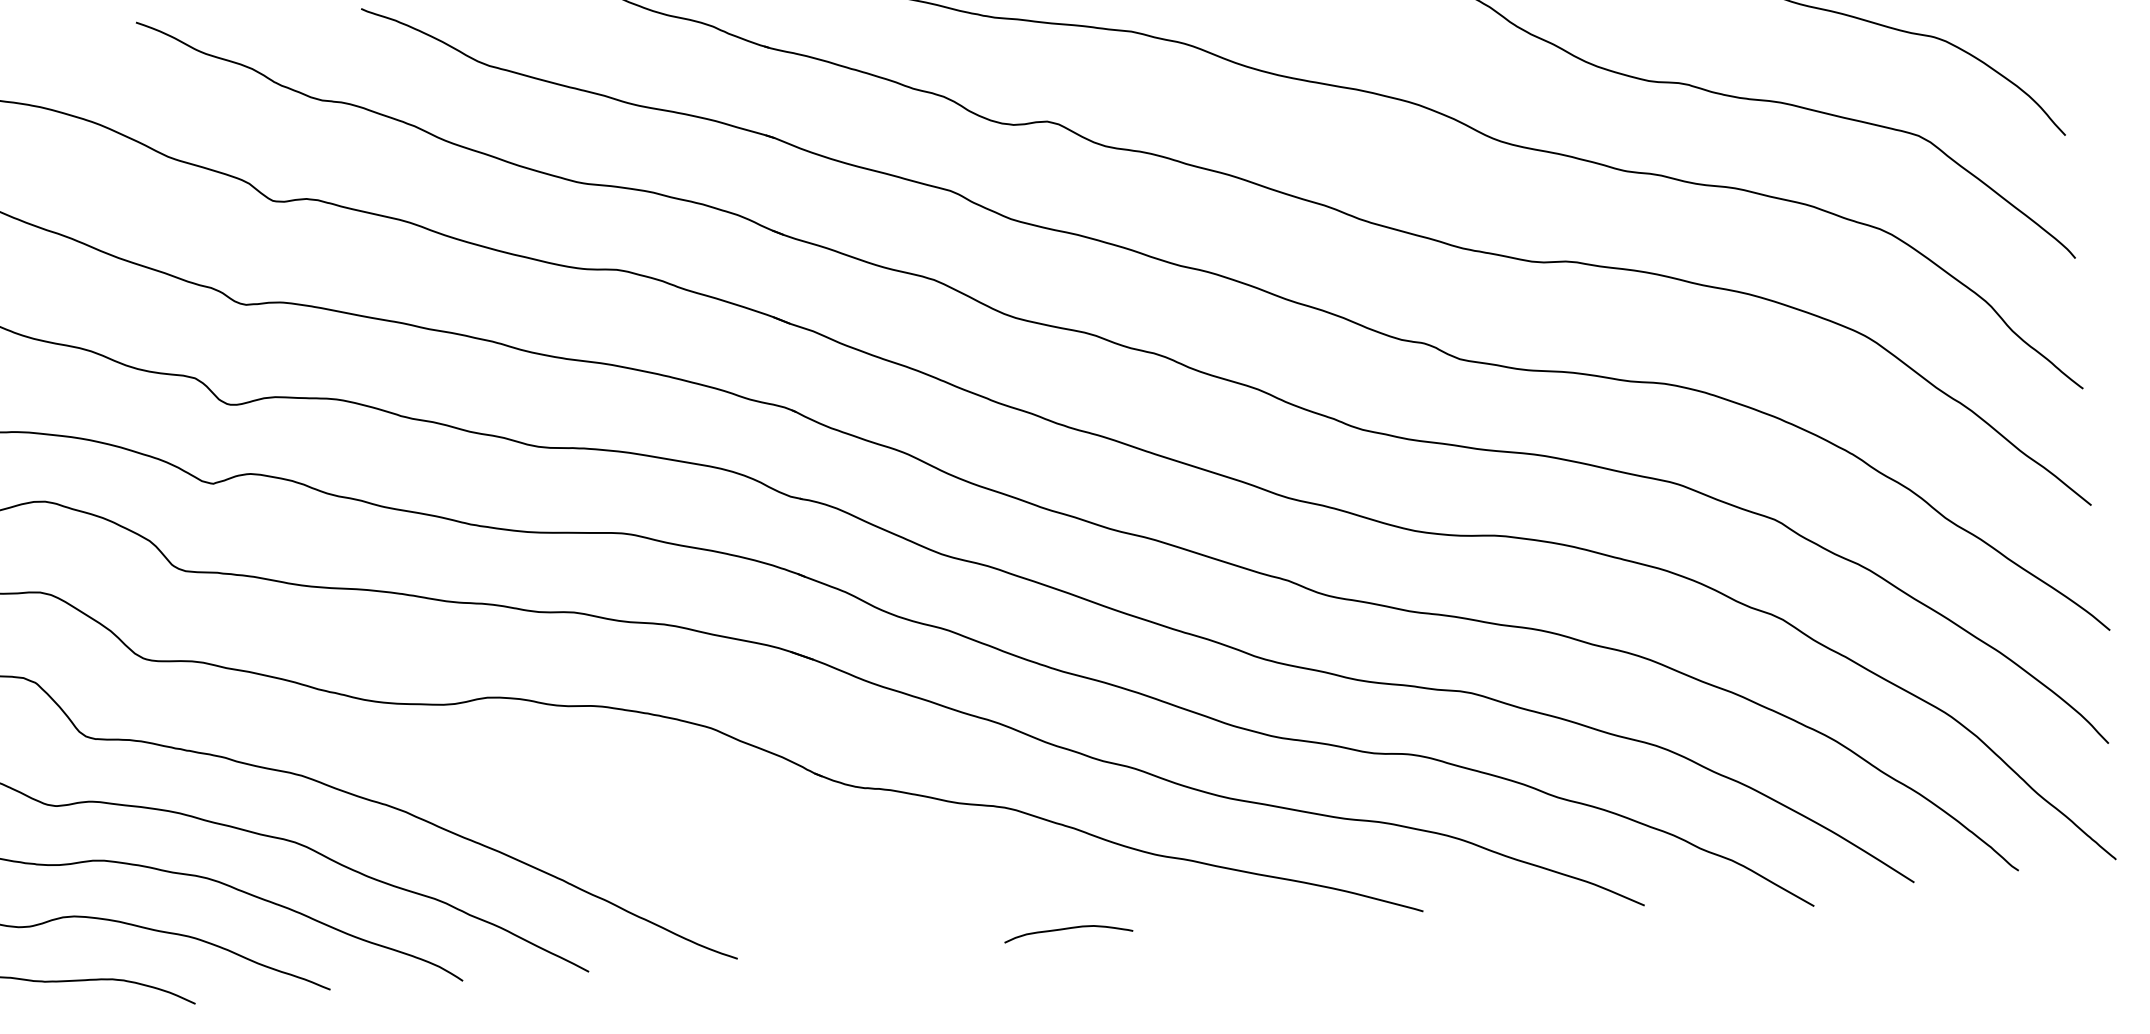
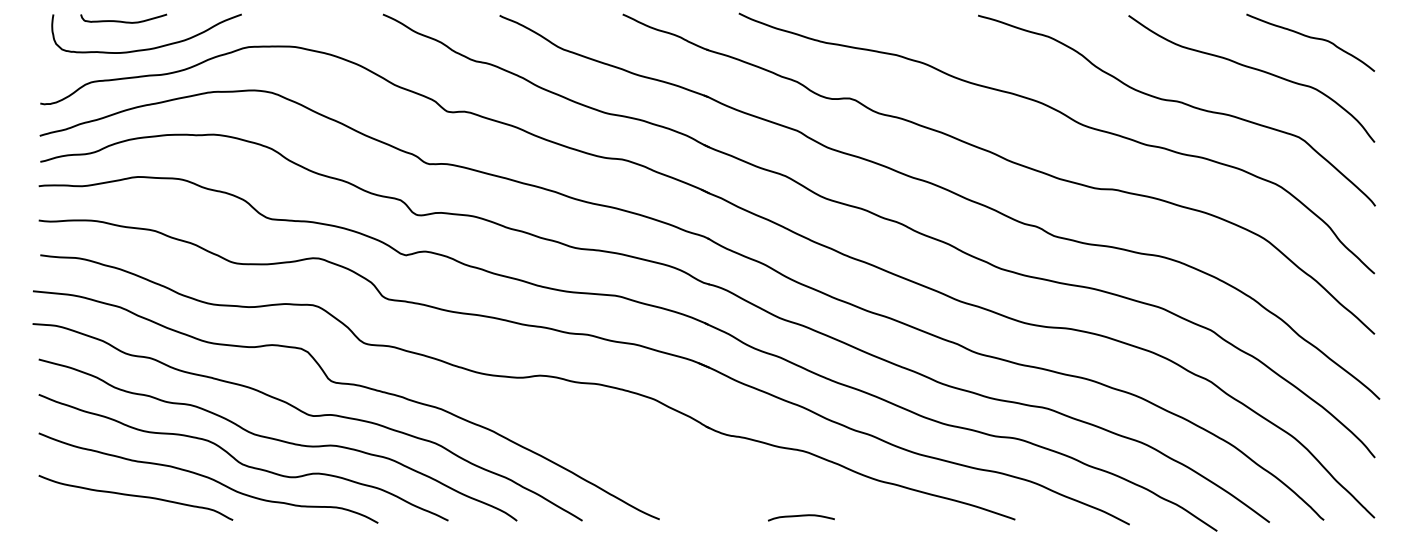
curve: (1068, 929) -> (801, 516), moved

